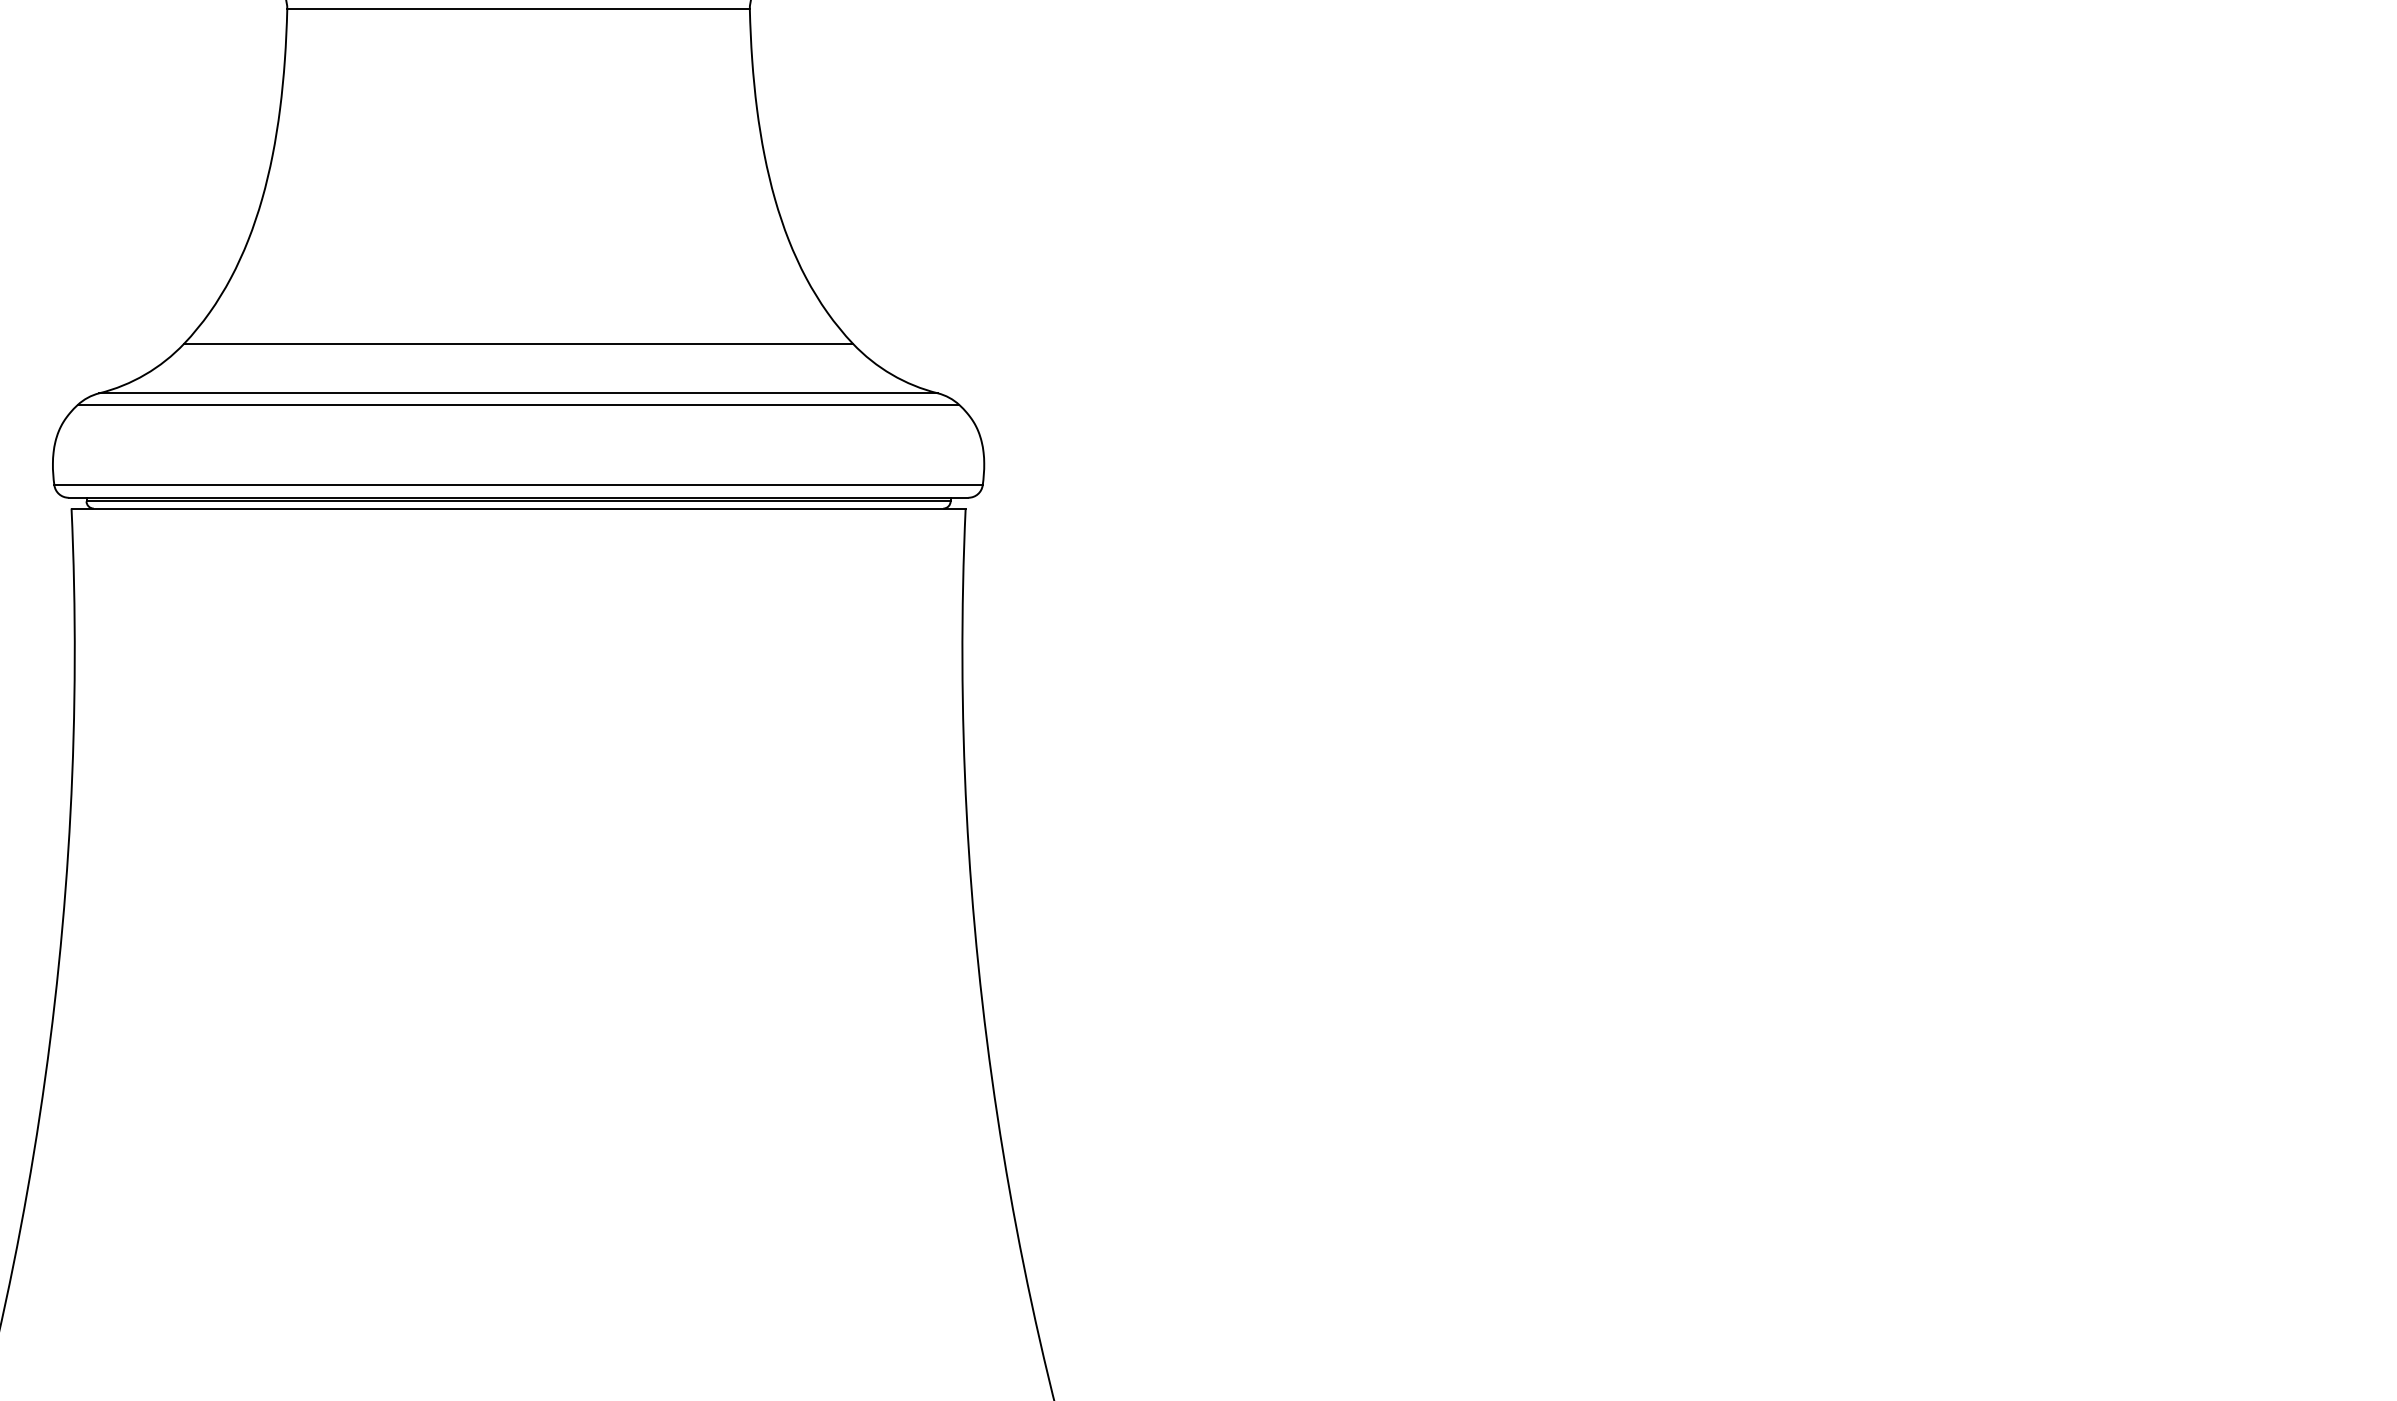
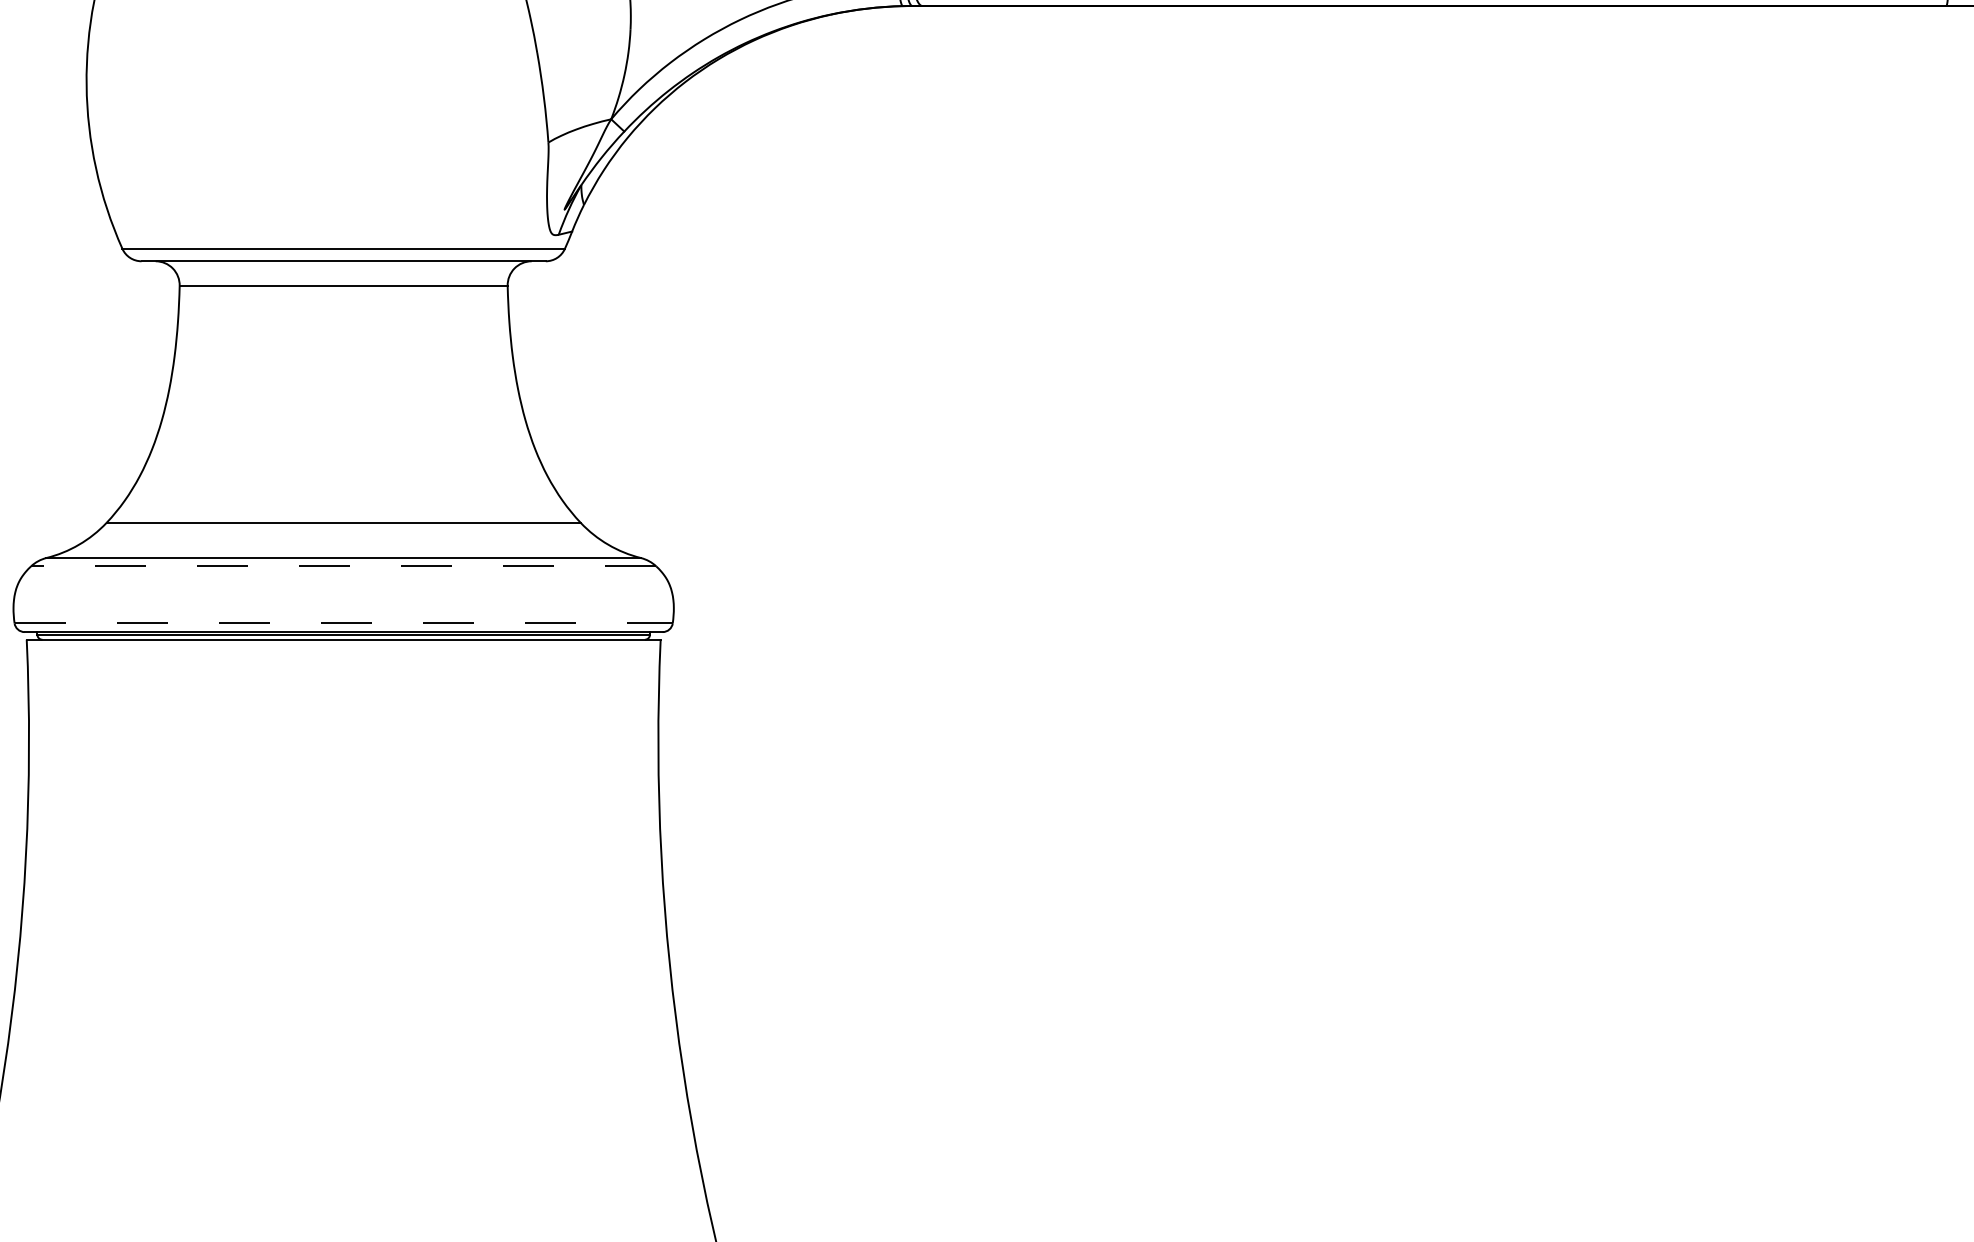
line: (518, 405) -> (343, 566), solid -> dashed
line: (519, 485) -> (344, 623), solid -> dashed

